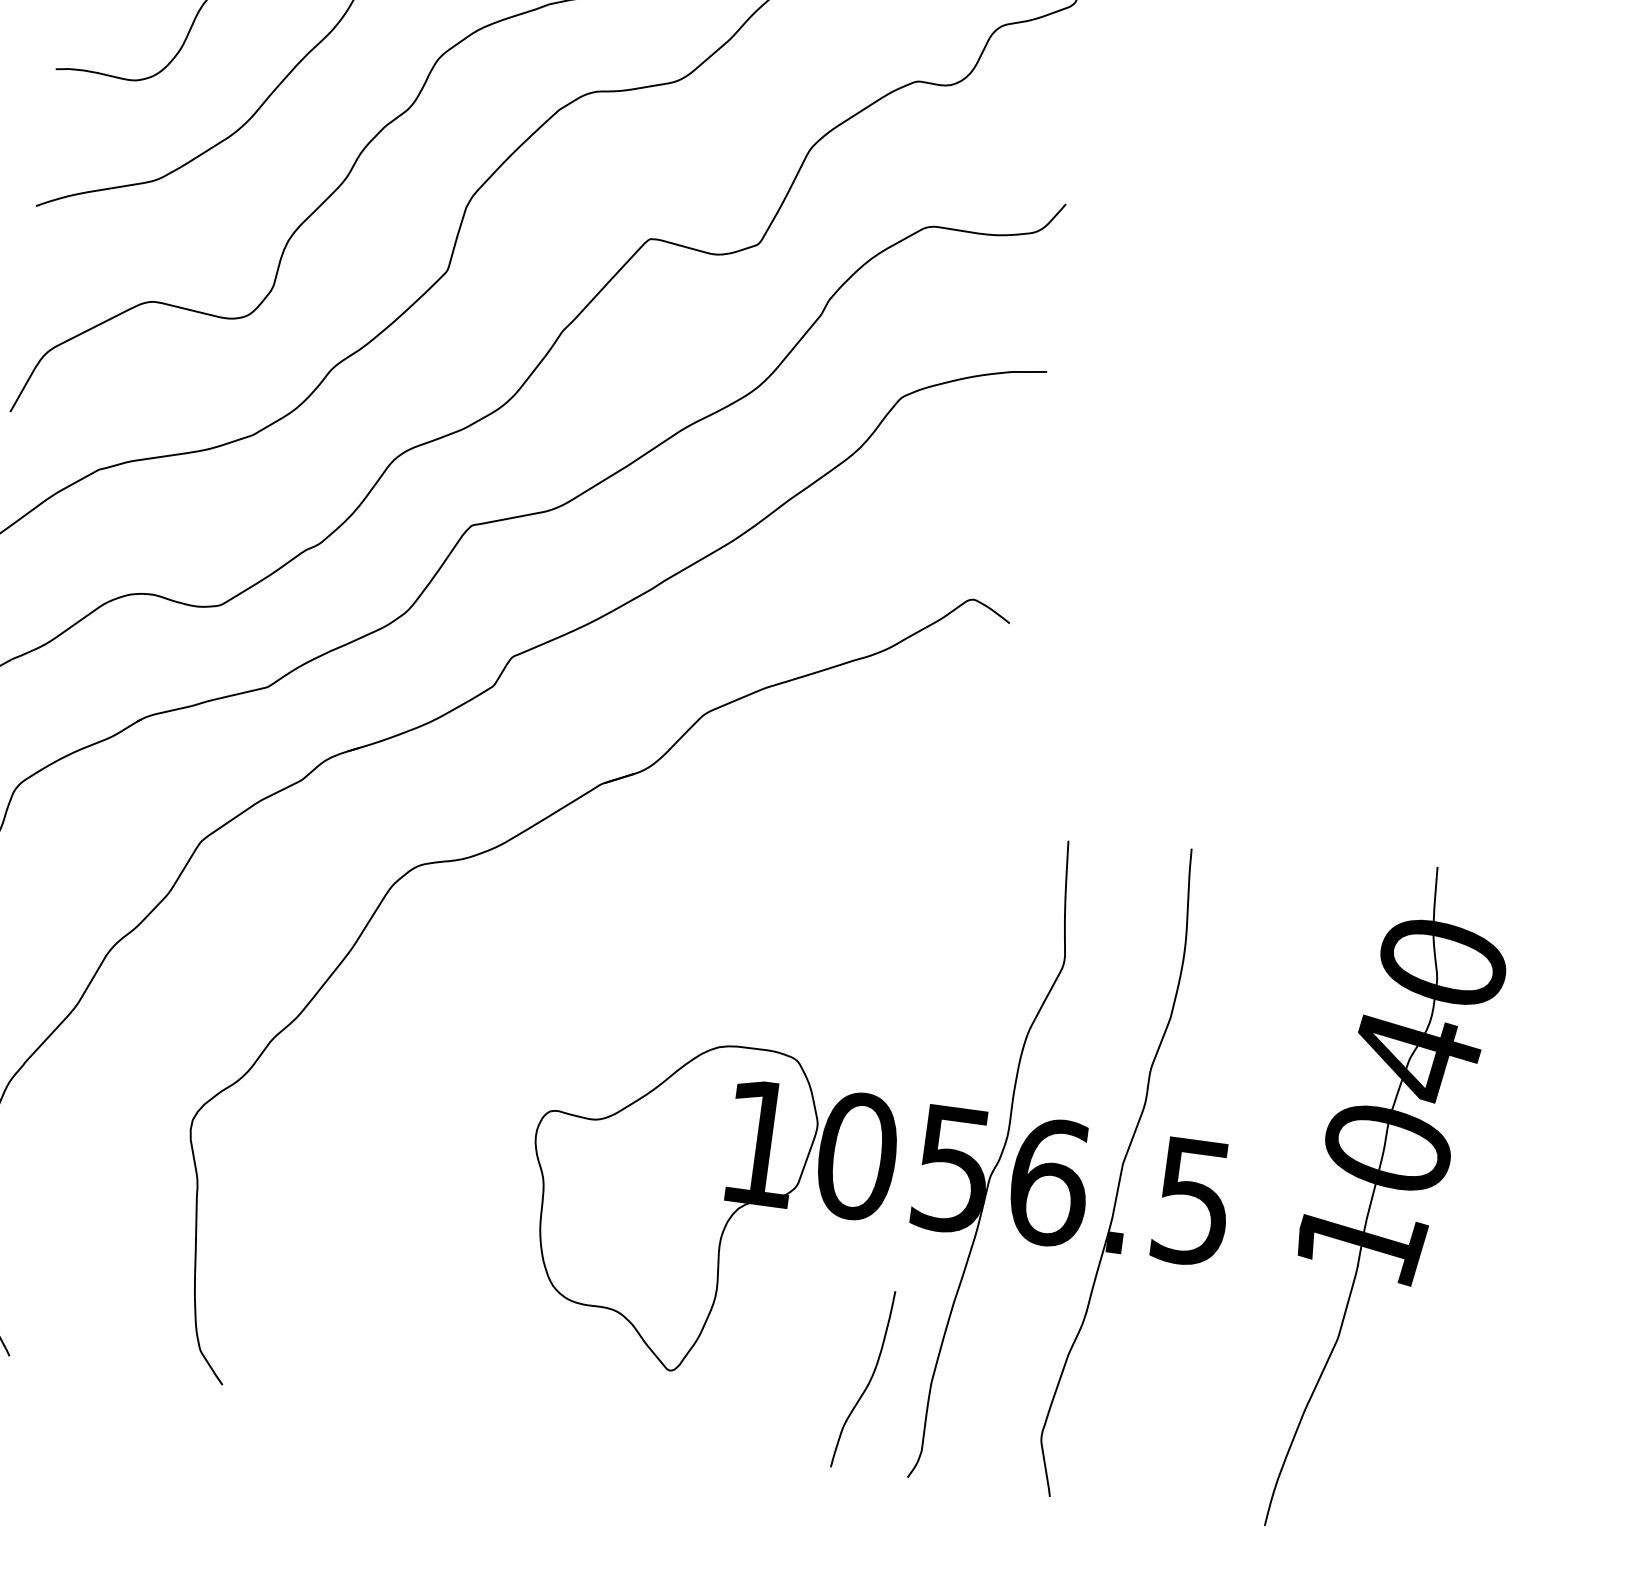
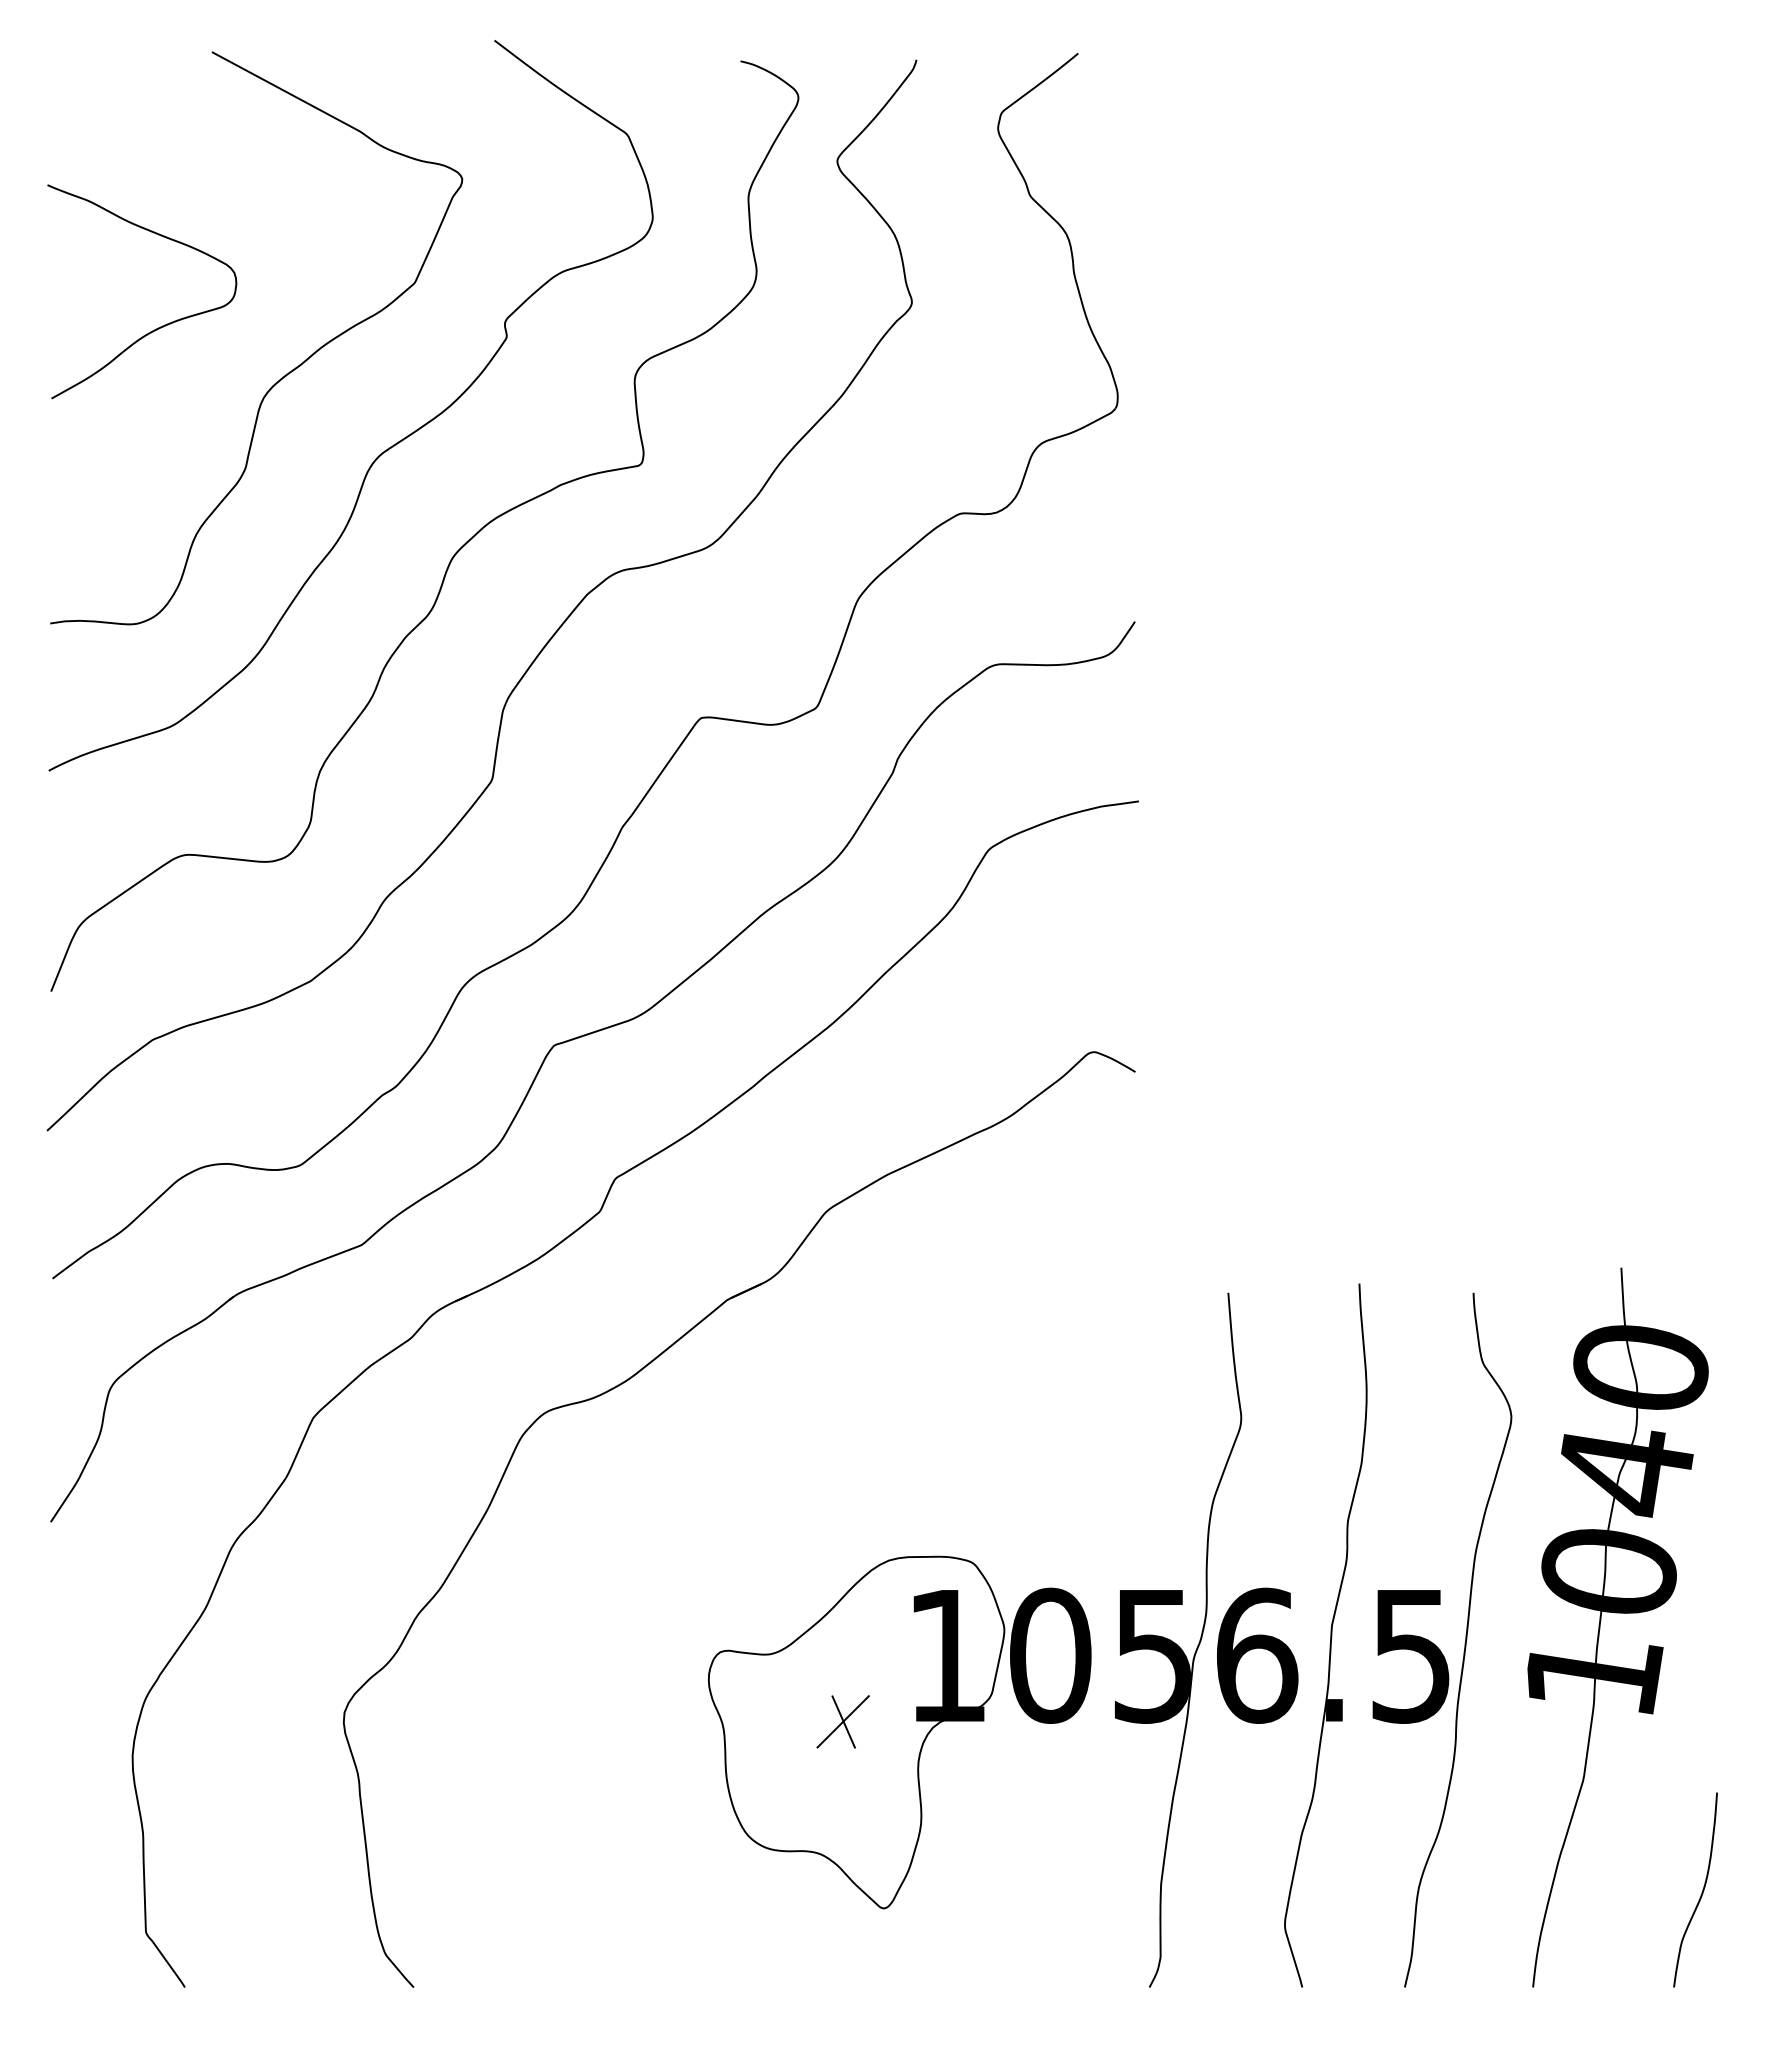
part: (655, 1191) -> (842, 1721), added
curve: (1245, 1193) -> (1465, 1639), added
curve: (868, 1382) -> (1701, 1892), moved

